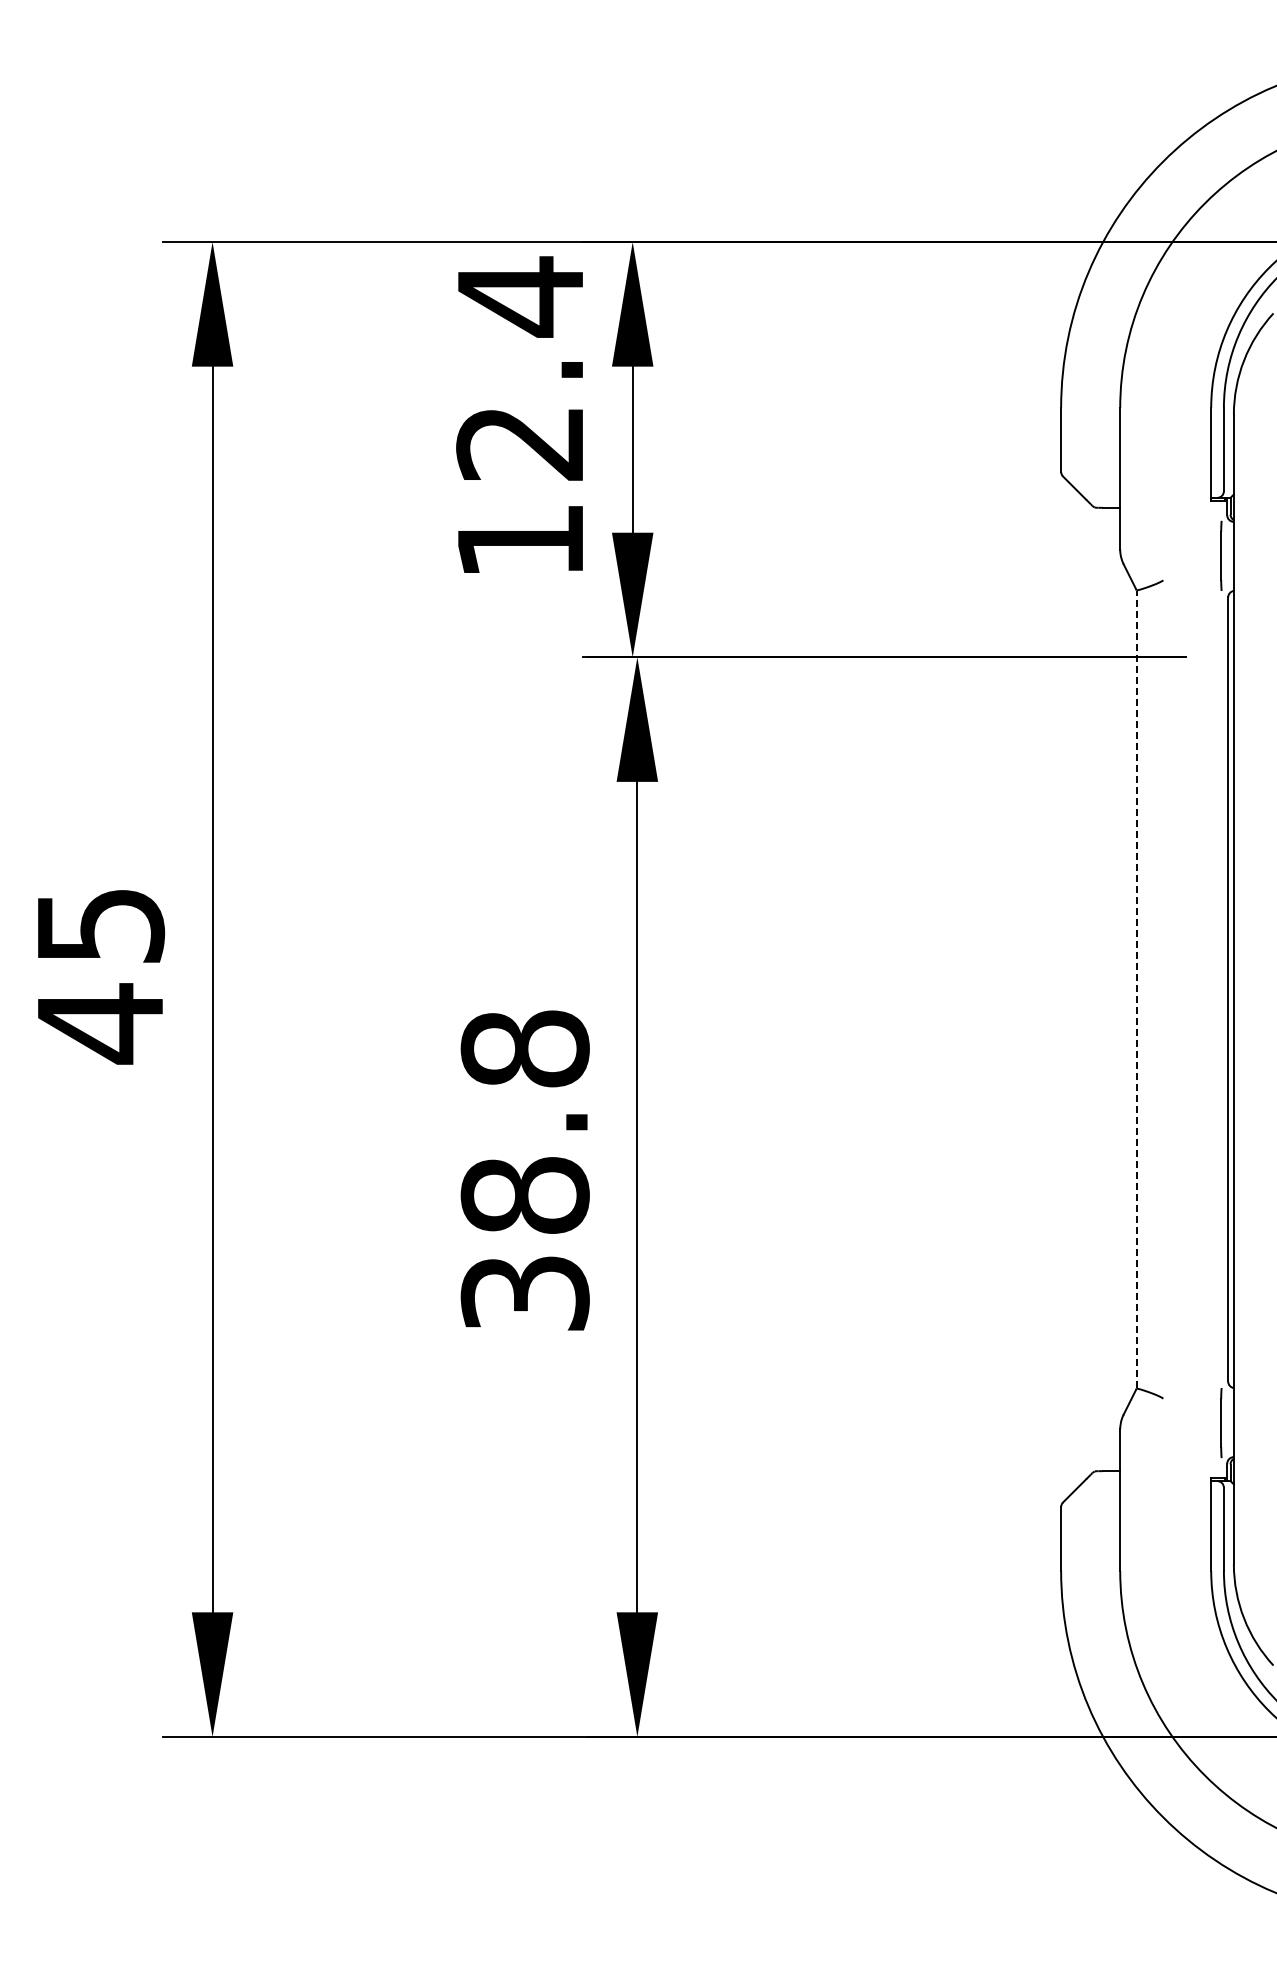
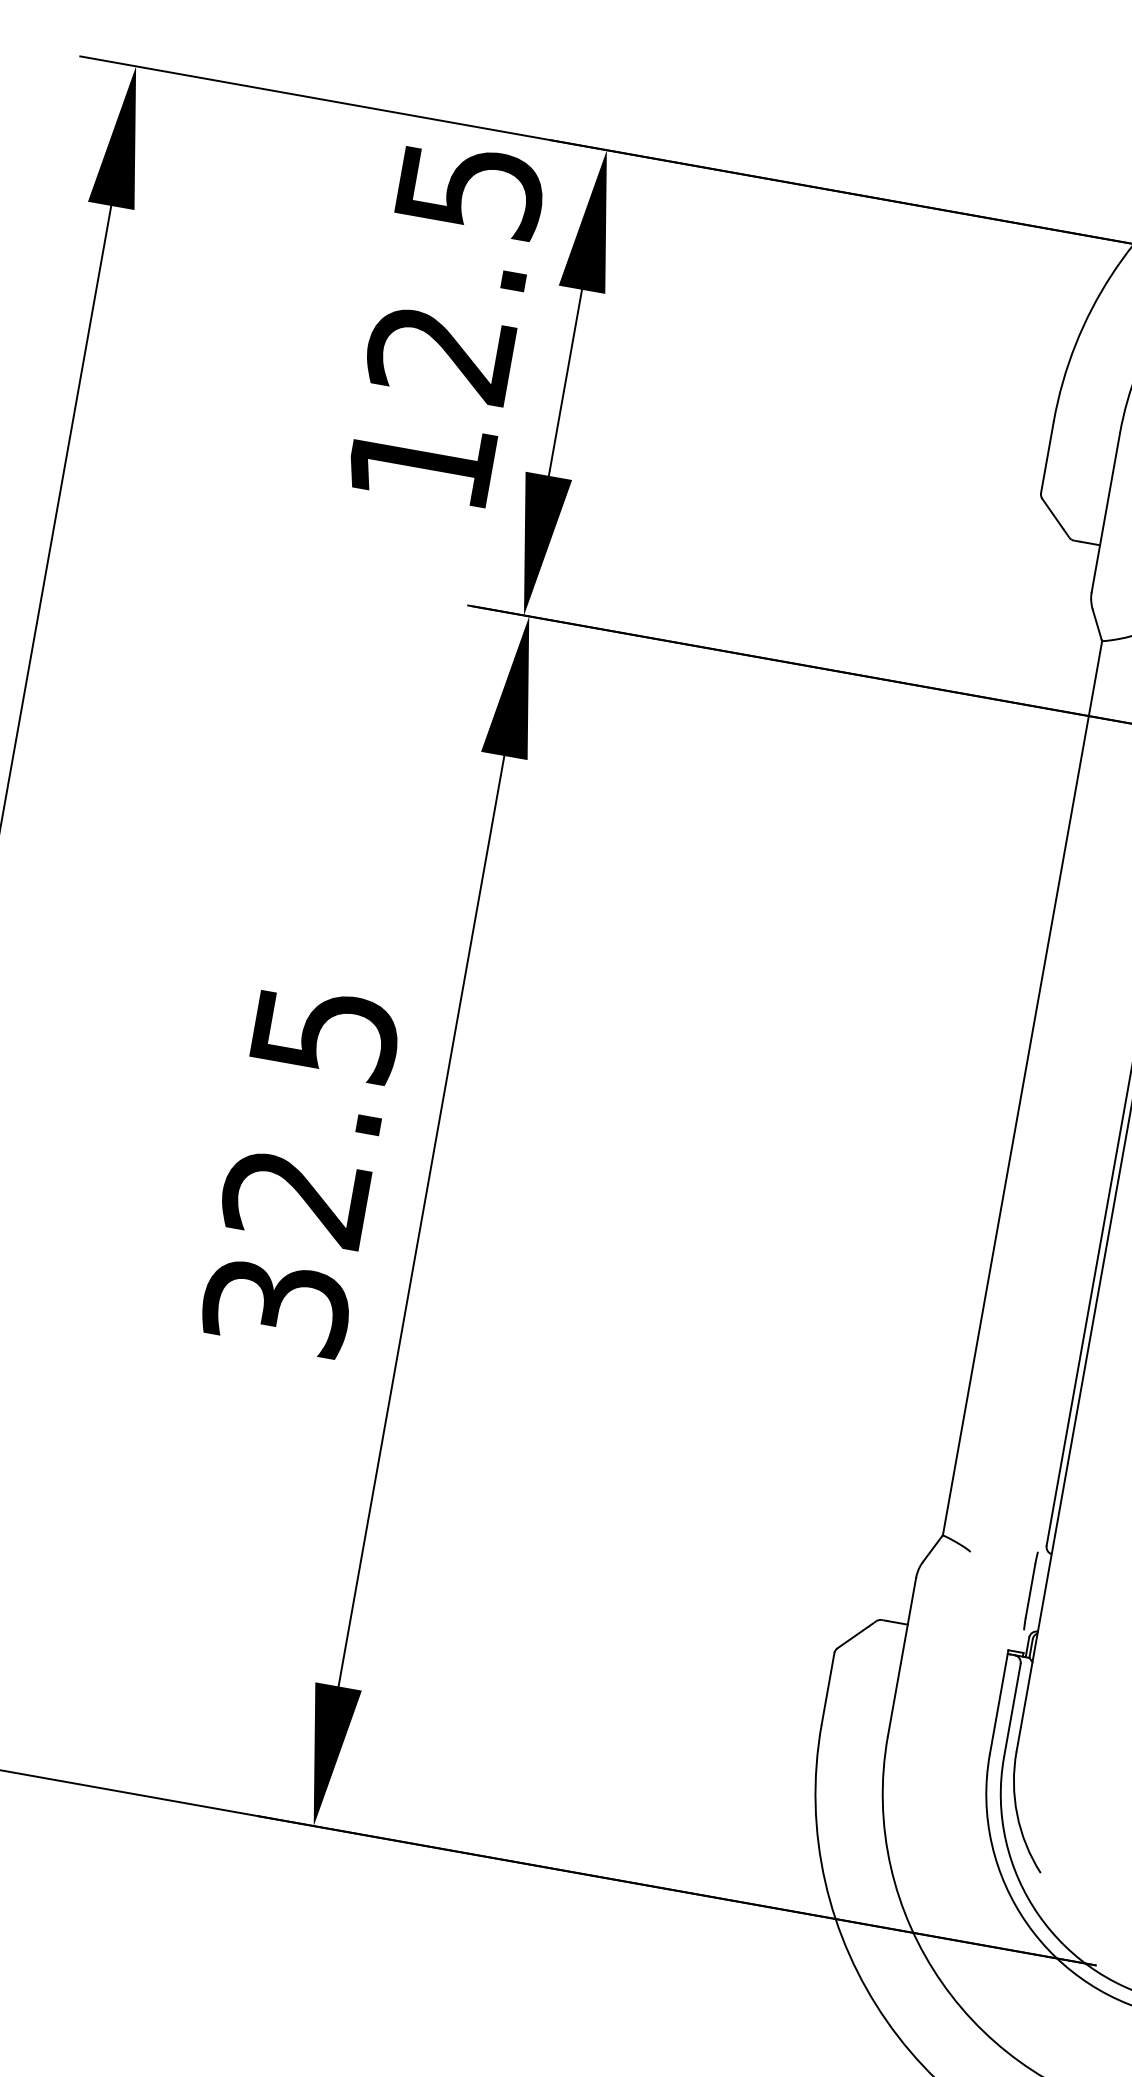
text: (521, 296) -> (471, 188), 12.4 -> 12.5
line: (1136, 989) -> (1022, 1088), dashed -> solid
text: (524, 1121) -> (310, 1113), 38.8 -> 32.5

